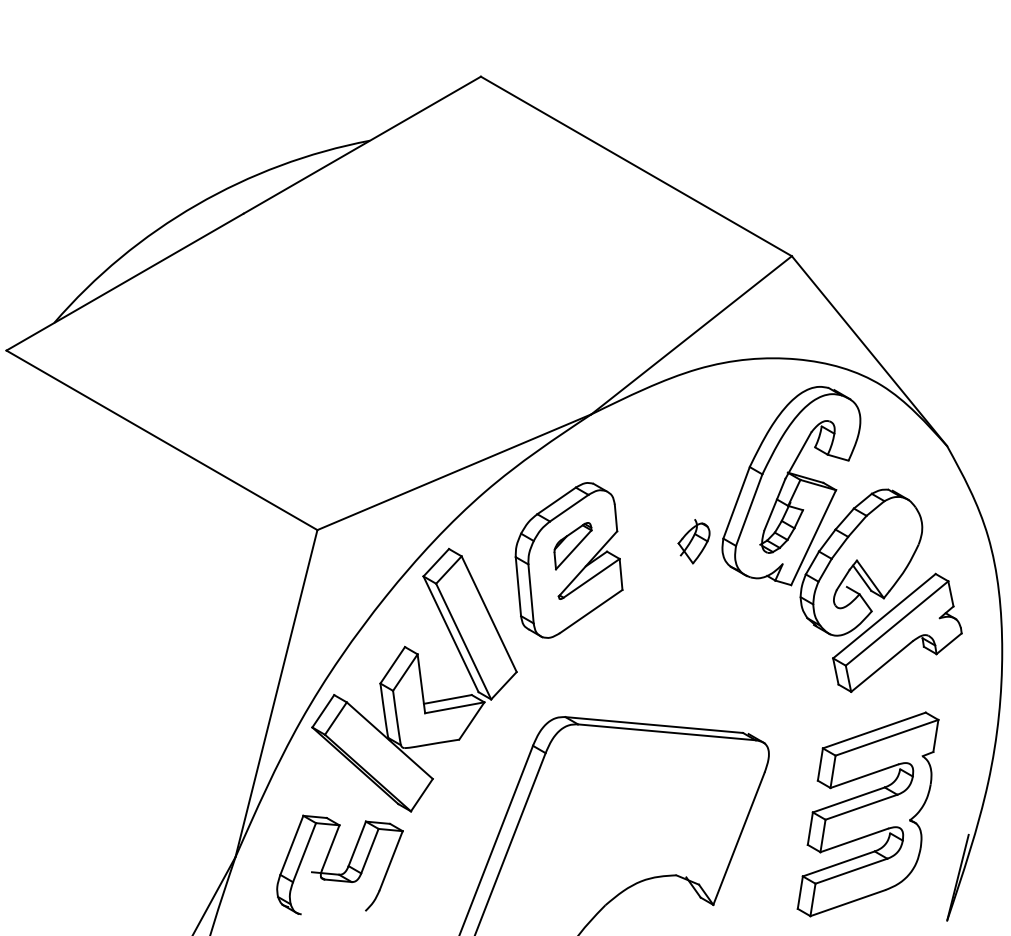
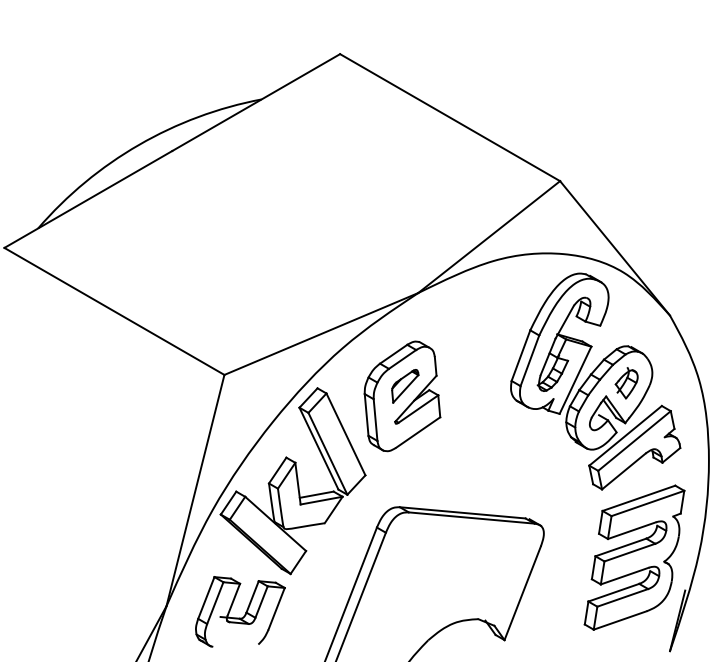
part: (693, 541) -> (626, 383), moved
part: (867, 814) -> (634, 557), moved

